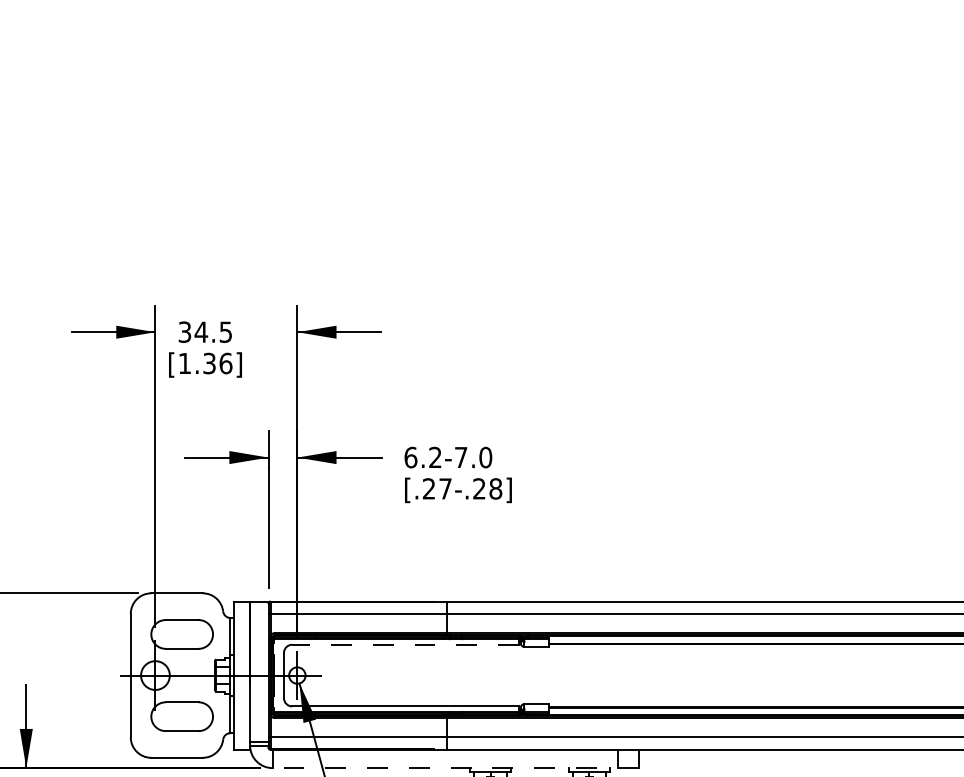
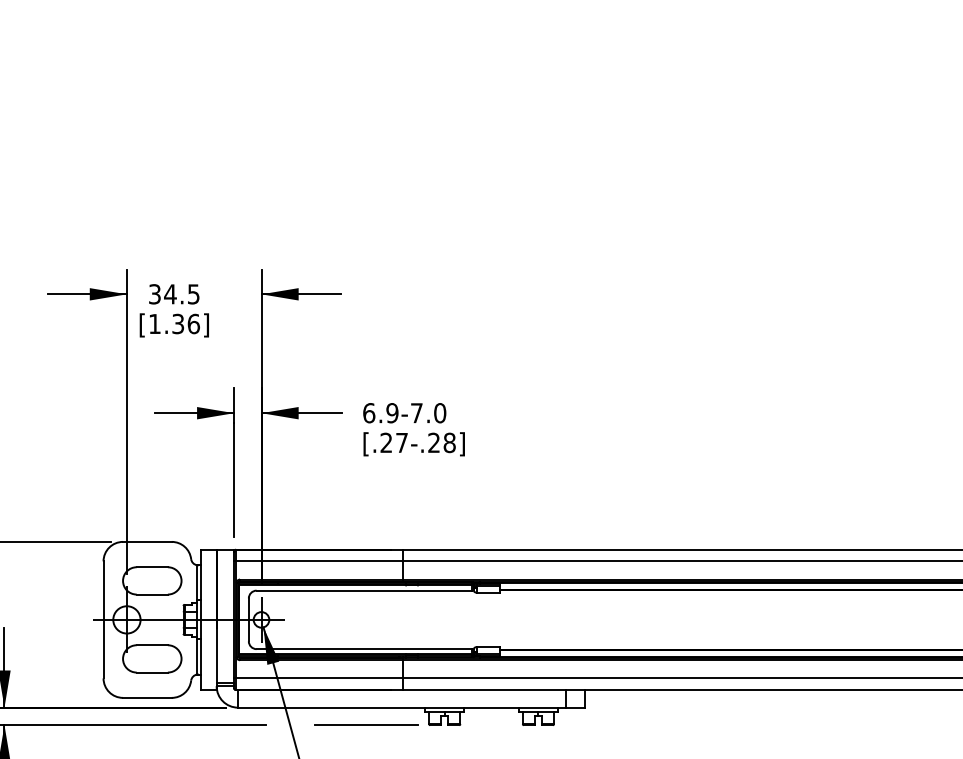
text: (435, 457) -> (392, 413), 6.2-7.0 -> 6.9-7.0
line: (405, 644) -> (364, 590), dashed -> solid
line: (455, 767) -> (411, 707), dashed -> solid

